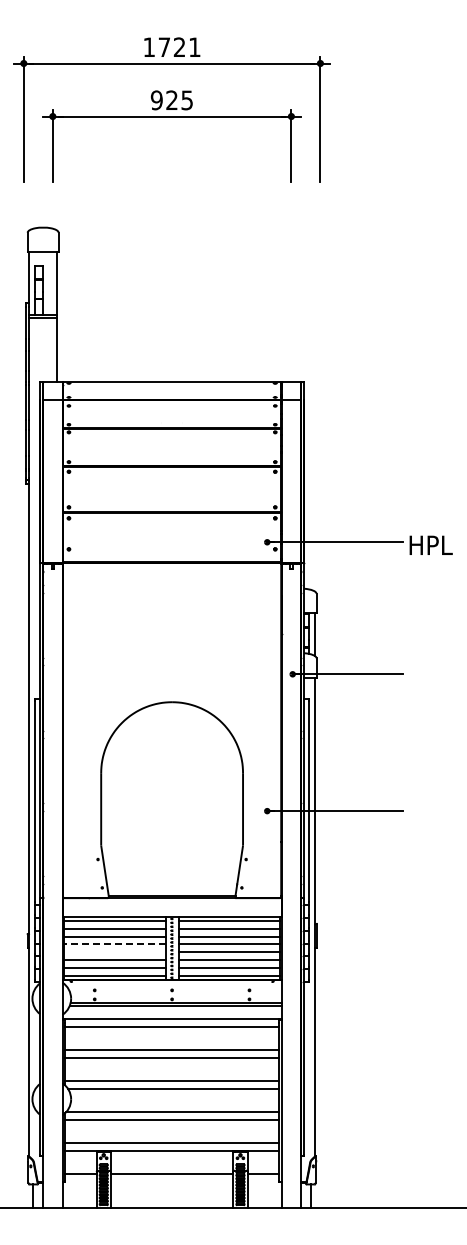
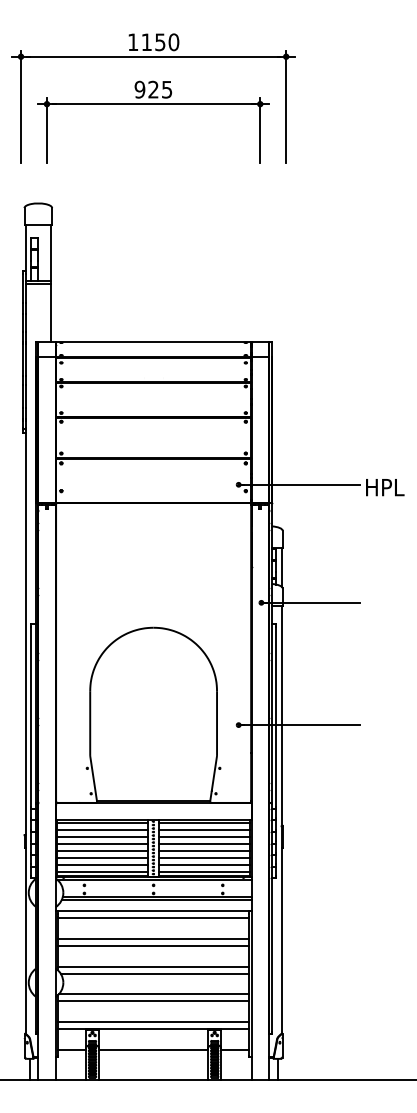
text: (179, 47) -> (160, 42), 1721 -> 1150
line: (114, 944) -> (102, 844), dashed -> solid
line: (114, 952) -> (102, 851), added
line: (172, 984) -> (153, 880), added

